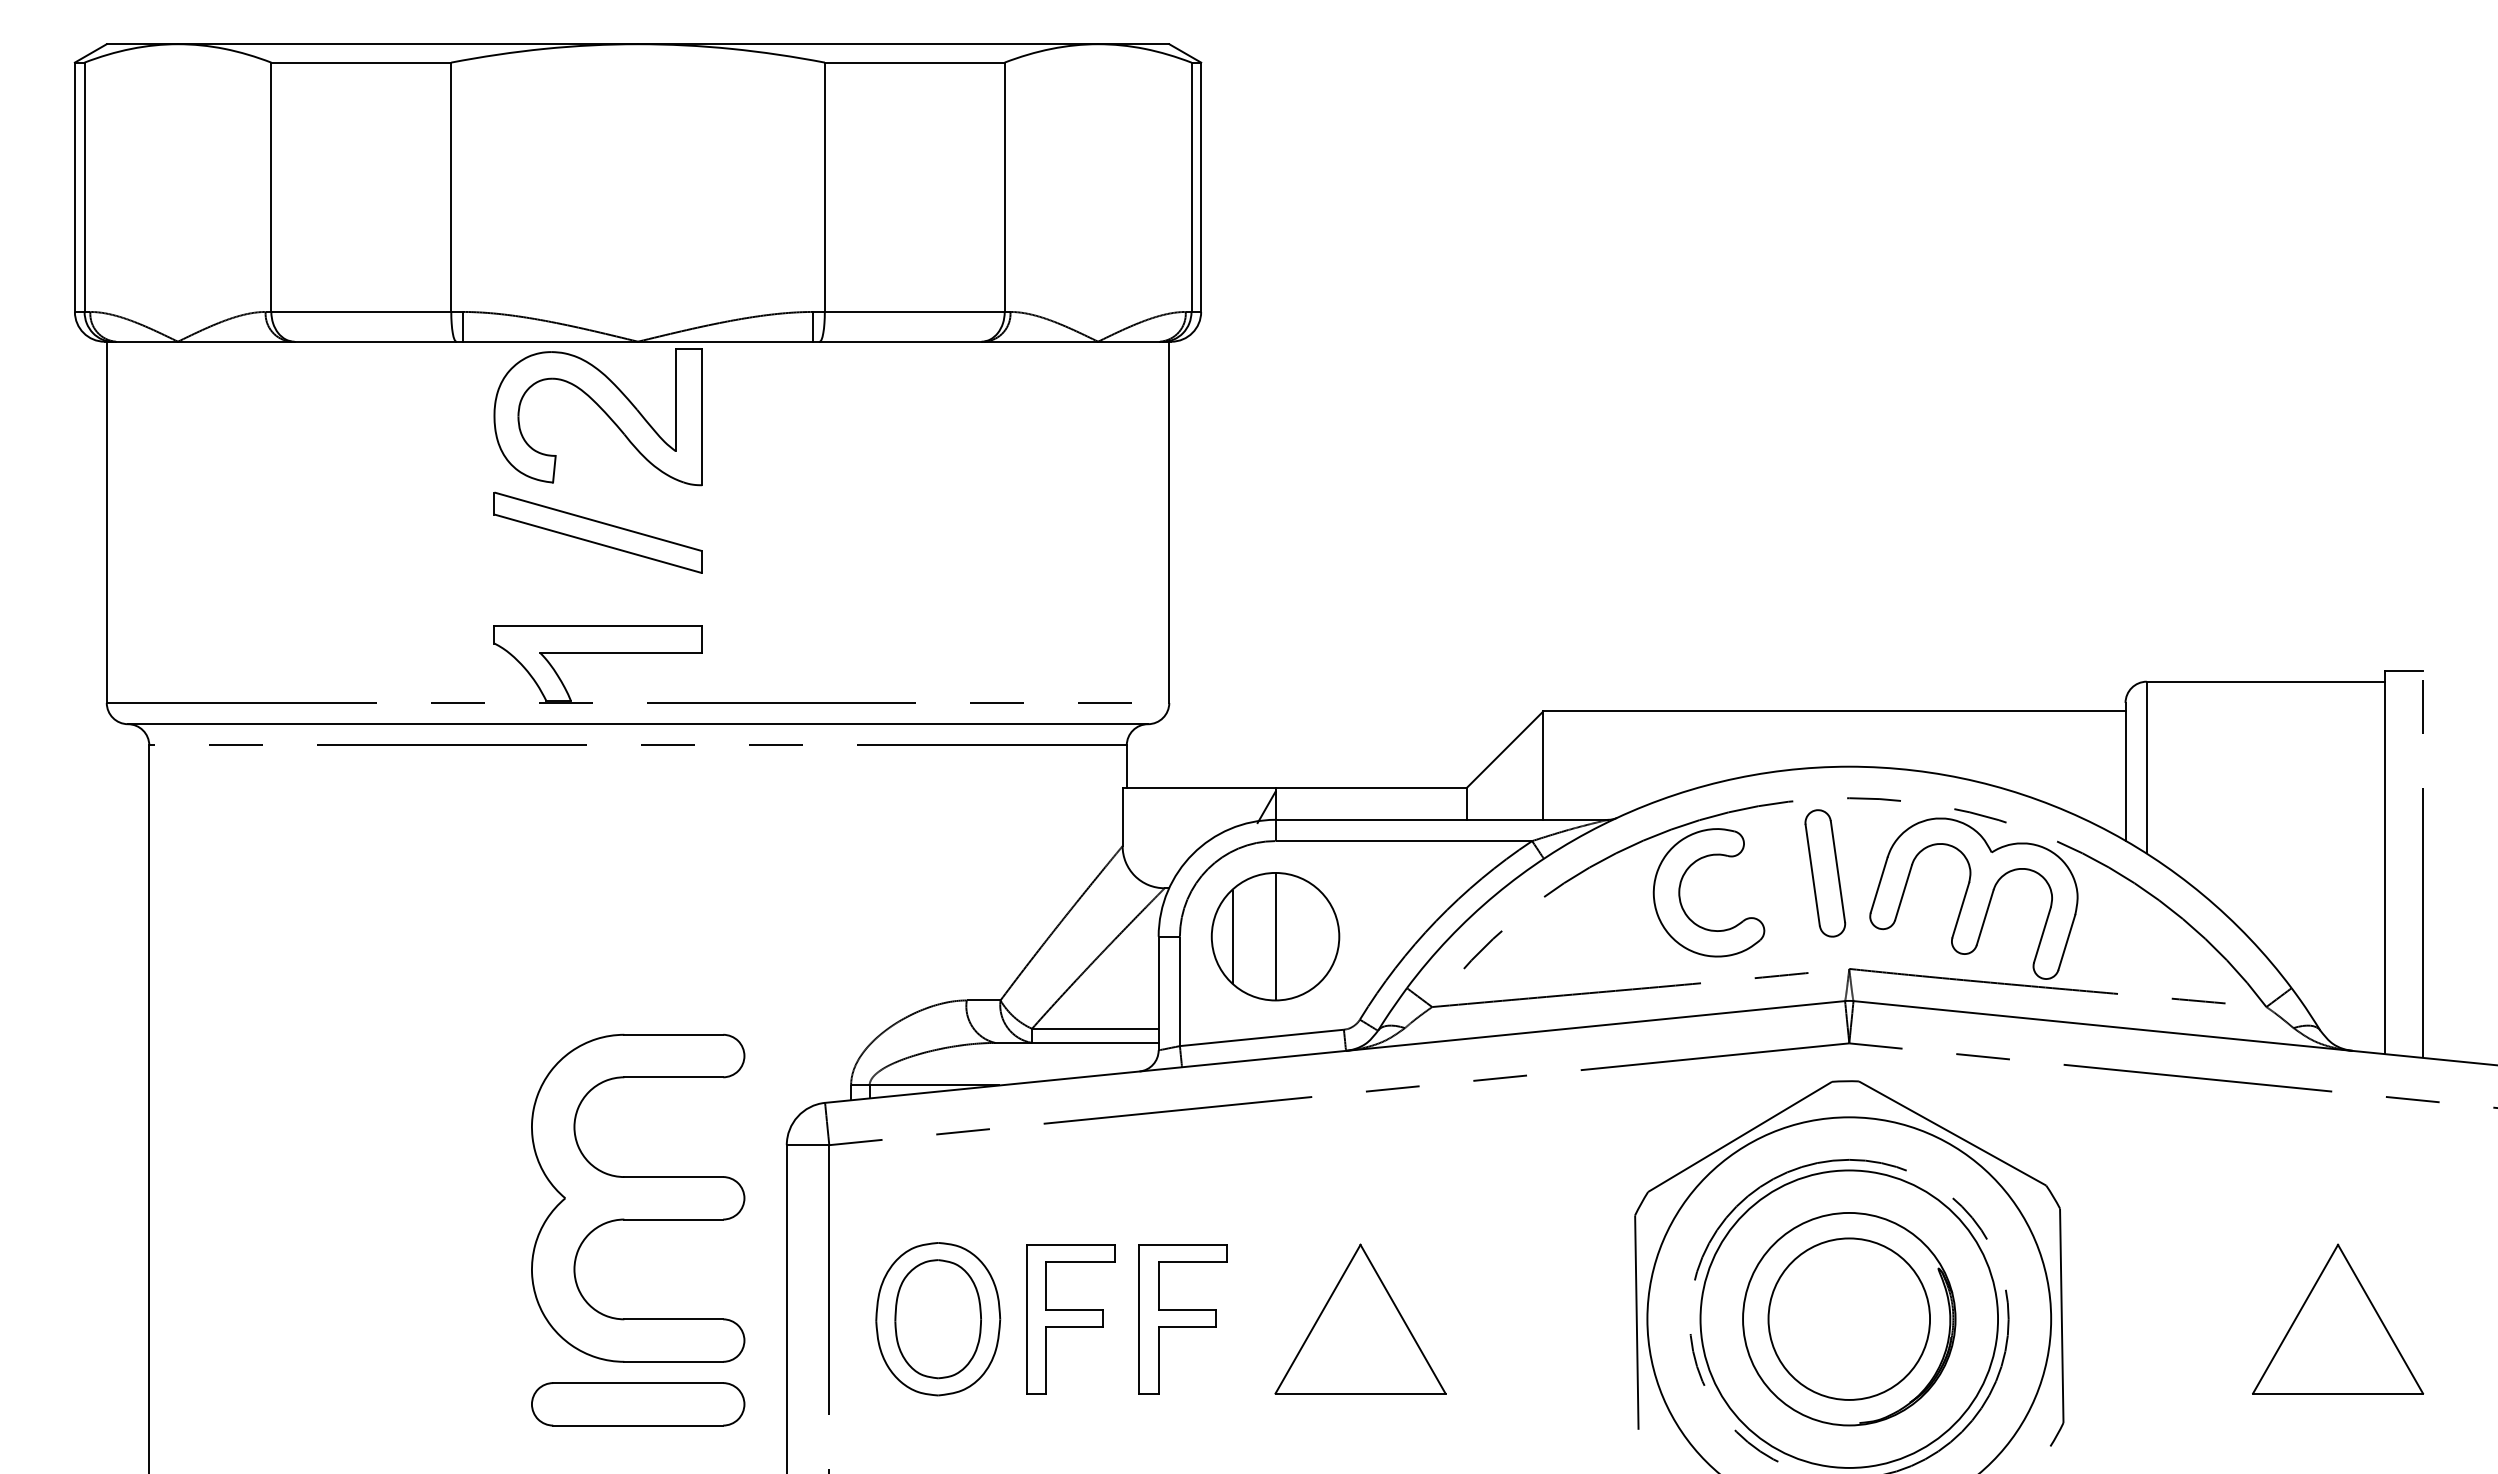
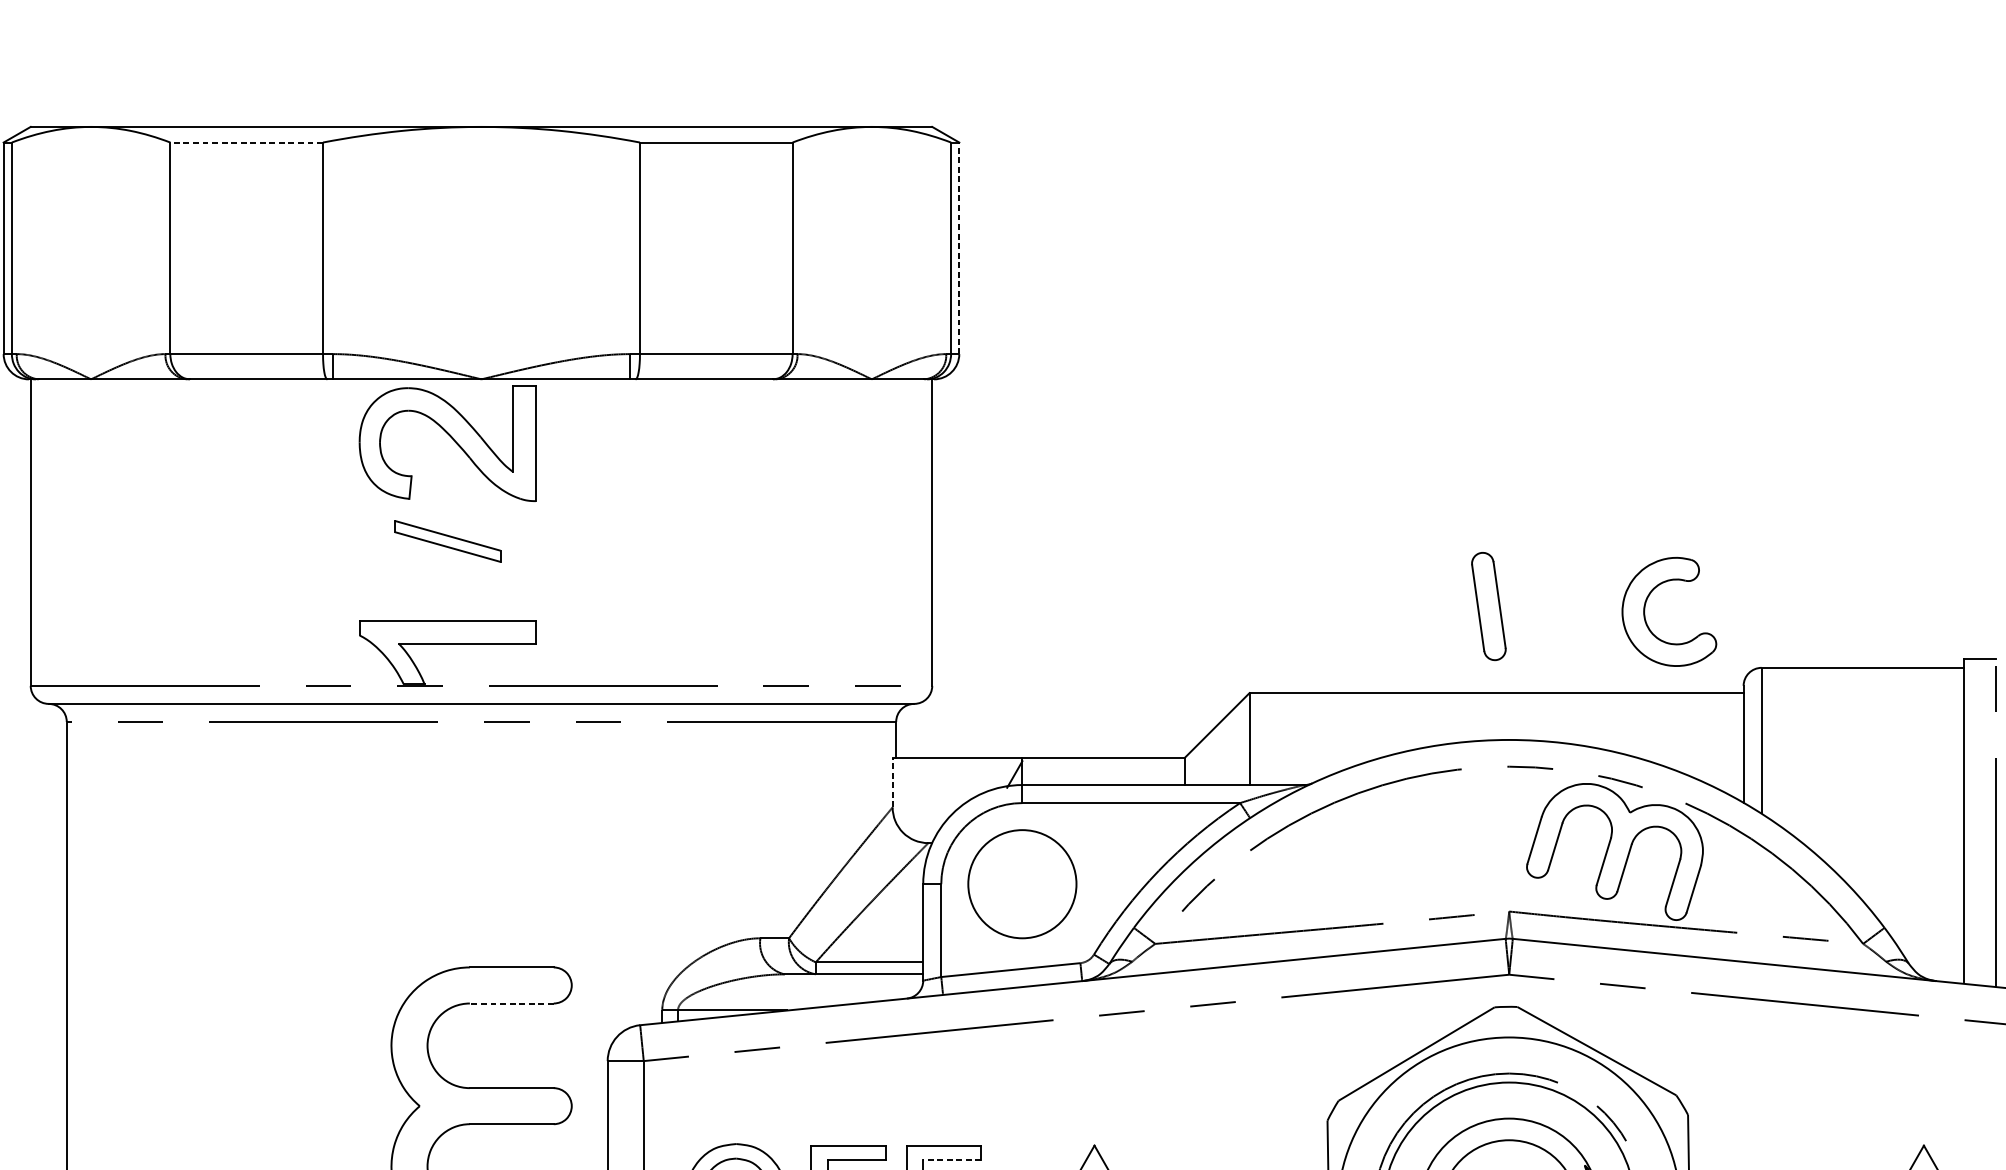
line: (361, 62) -> (246, 142), solid -> dashed
line: (1201, 187) -> (959, 248), solid -> dashed
part: (597, 532) -> (447, 541), size x0.6
line: (1122, 816) -> (892, 782), solid -> dashed
part: (1825, 873) -> (1489, 606), moved
part: (1680, 892) -> (1645, 611), moved
line: (1232, 936) -> (985, 884), removed
line: (1275, 936) -> (1022, 884), removed
line: (673, 1077) -> (511, 1003), solid -> dashed
line: (1192, 1262) -> (951, 1160), solid -> dashed

